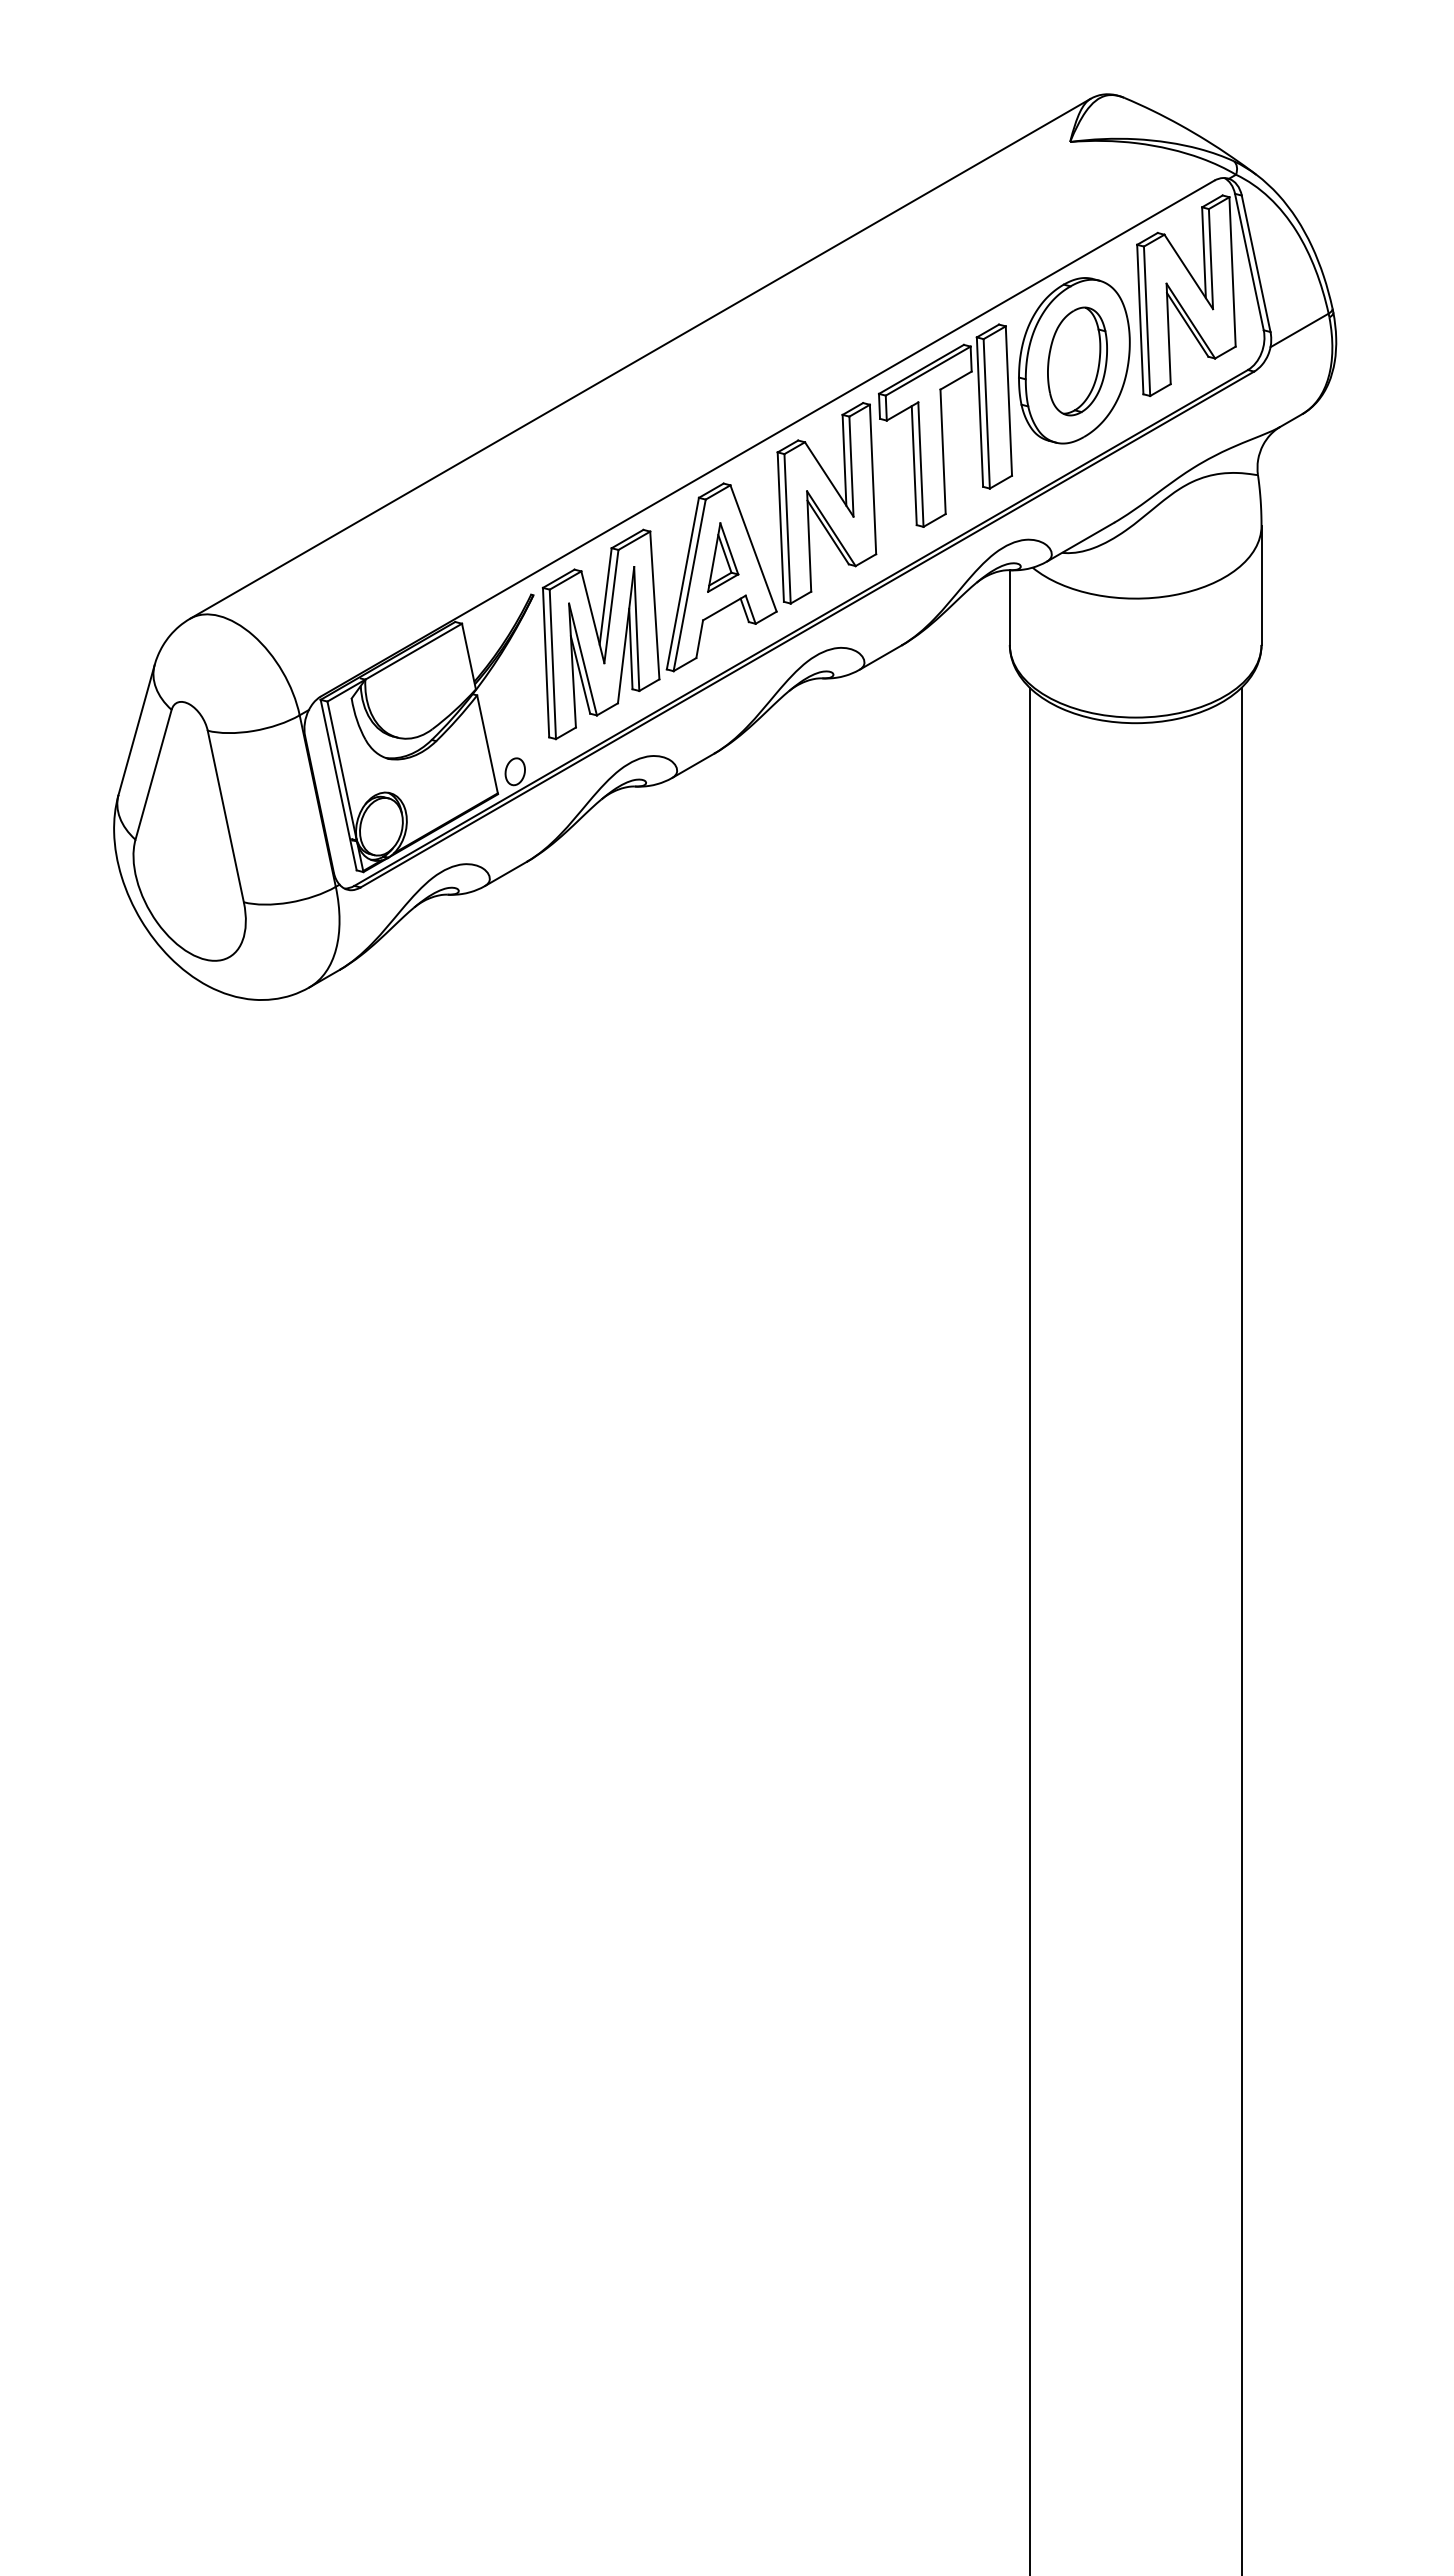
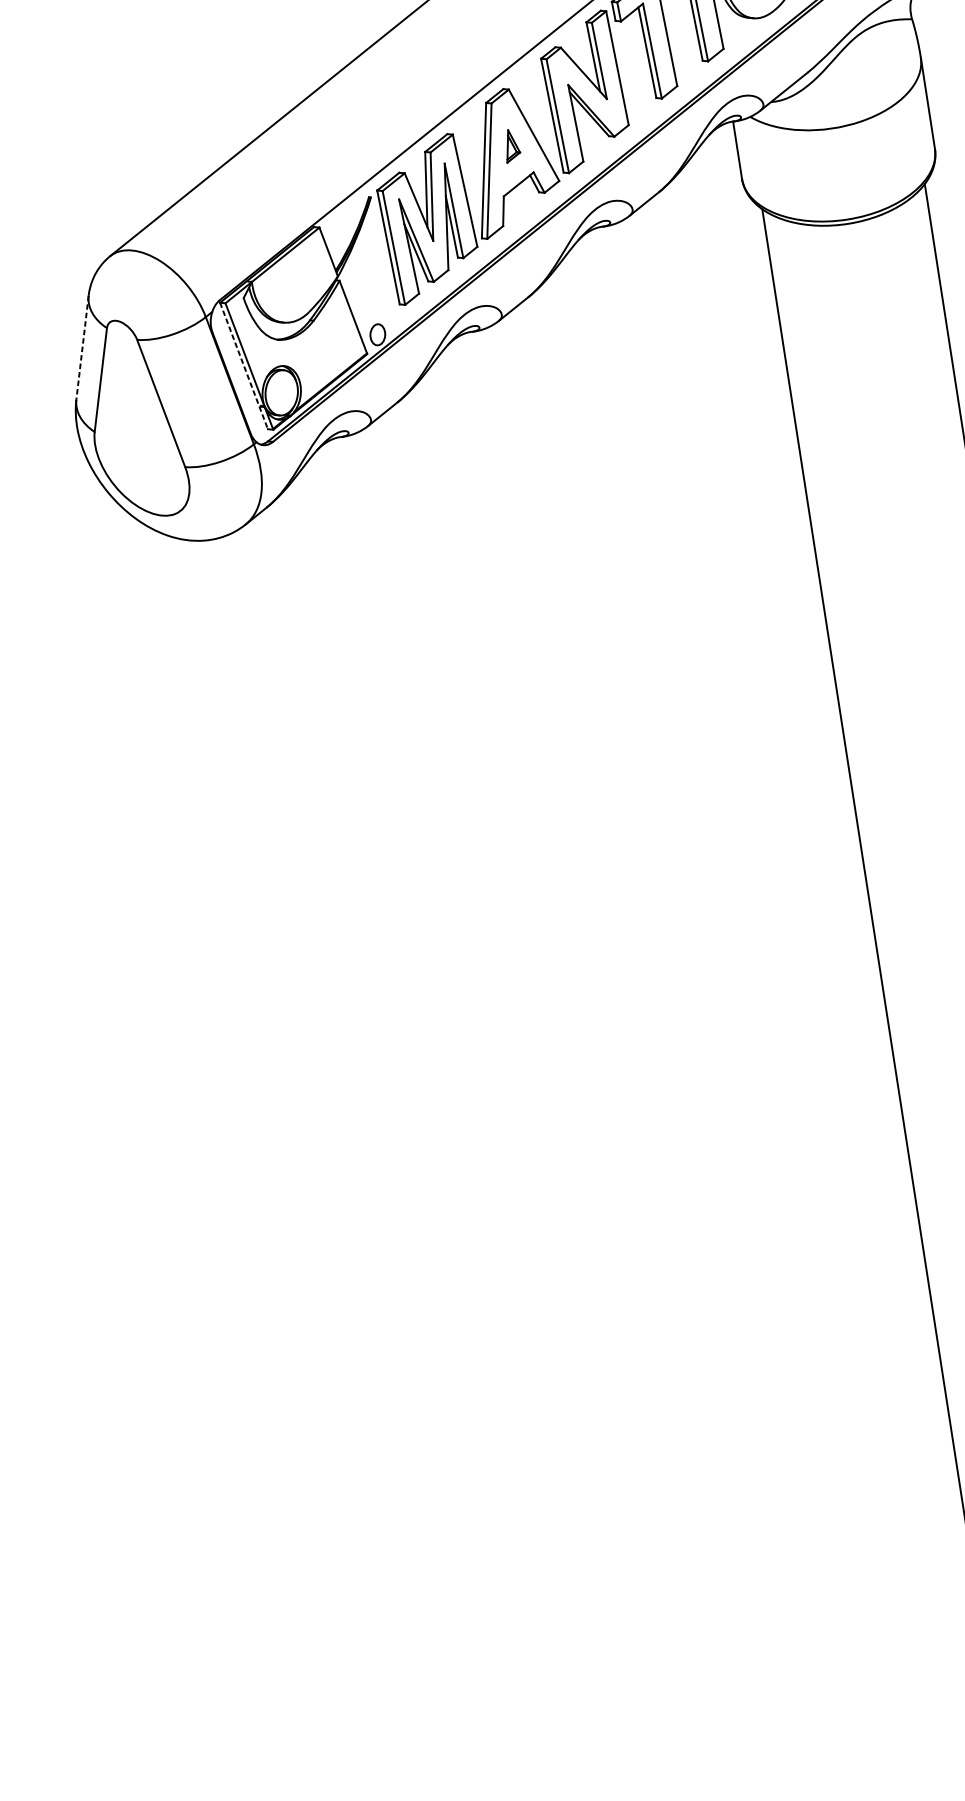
part: (723, 557) -> (512, 145), size x0.6
line: (136, 730) -> (82, 348), solid -> dashed
line: (338, 785) -> (243, 366), solid -> dashed

